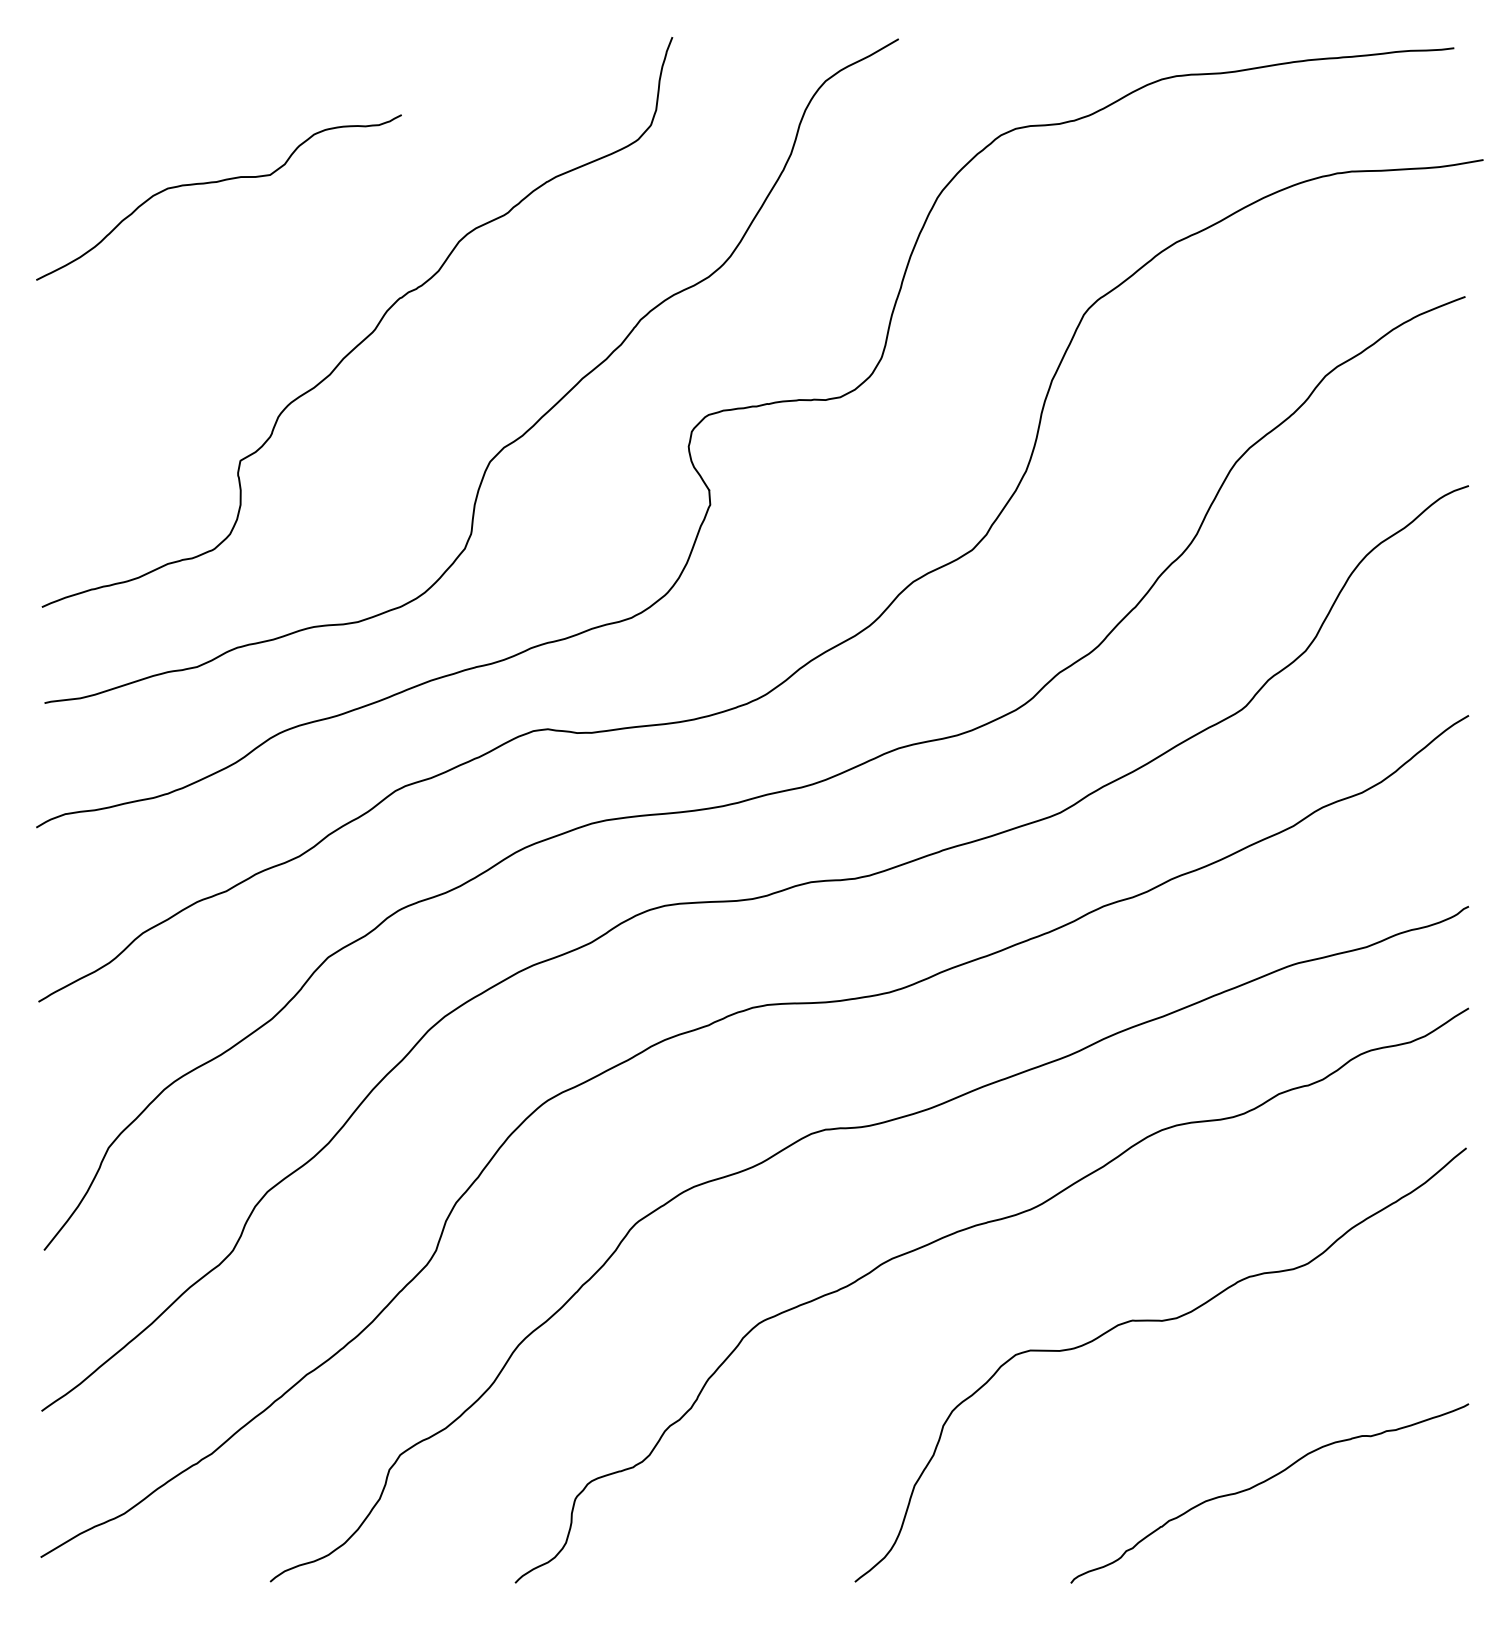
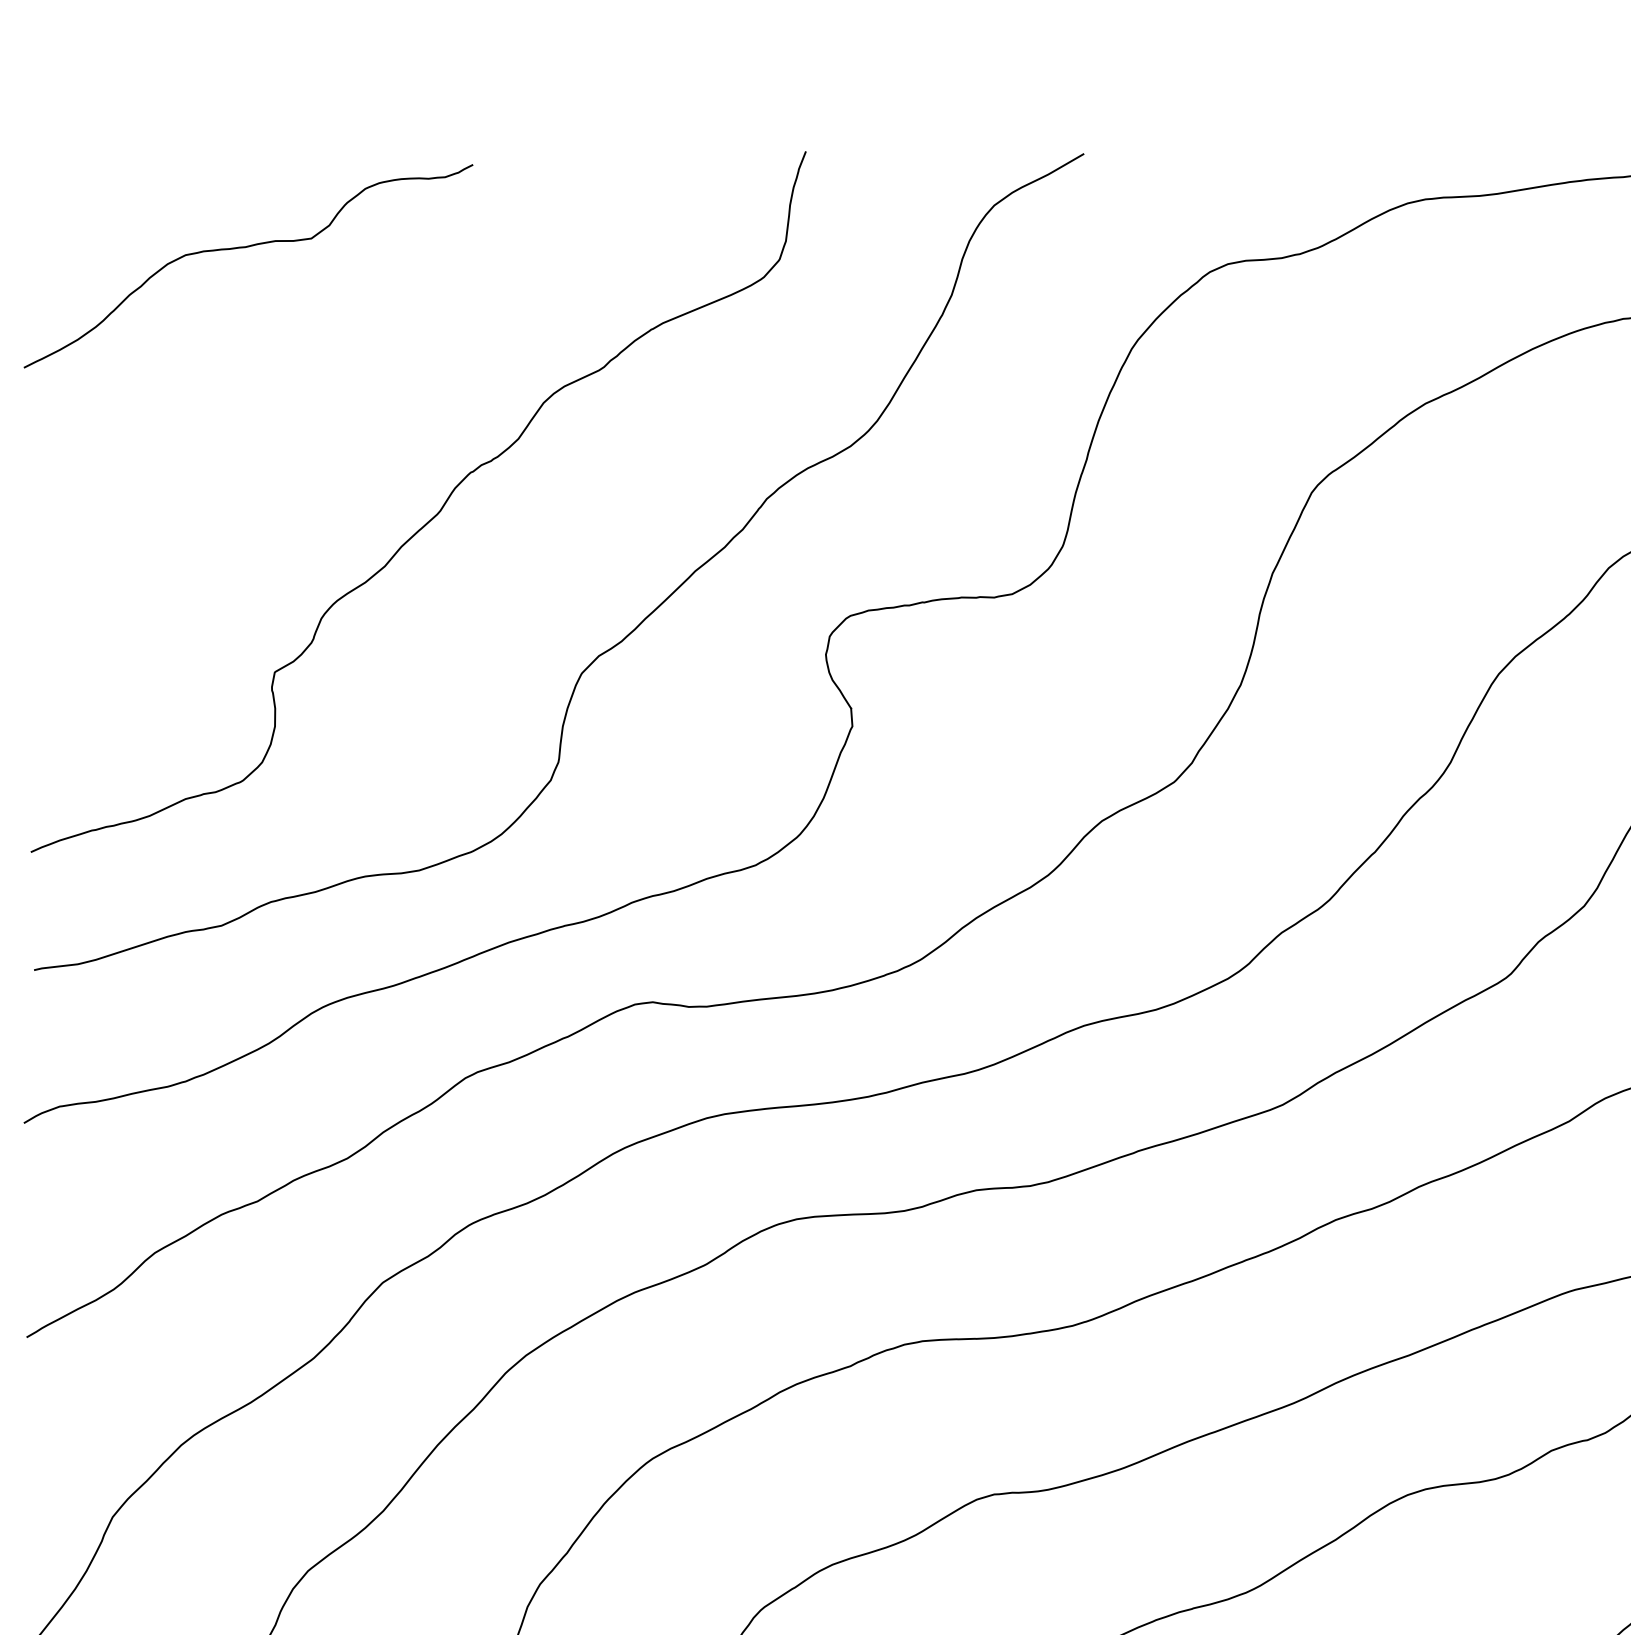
curve: (214, 183) -> (242, 248), moved

